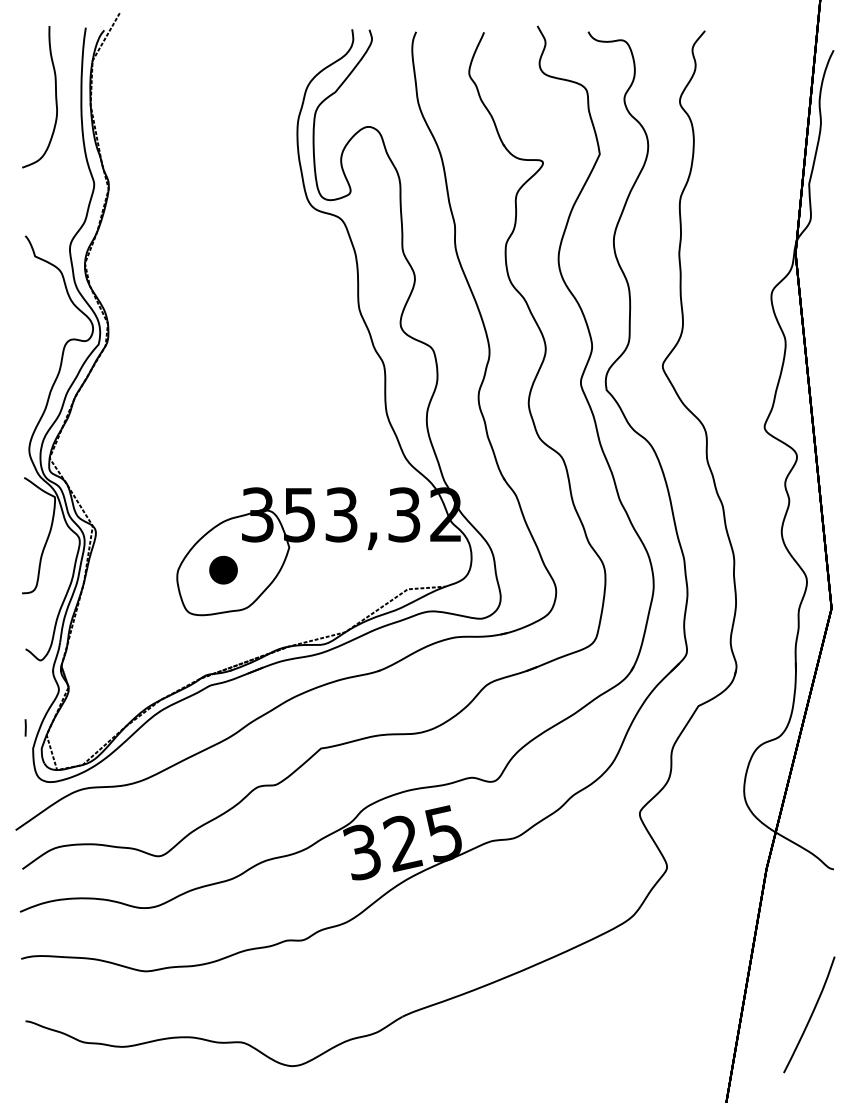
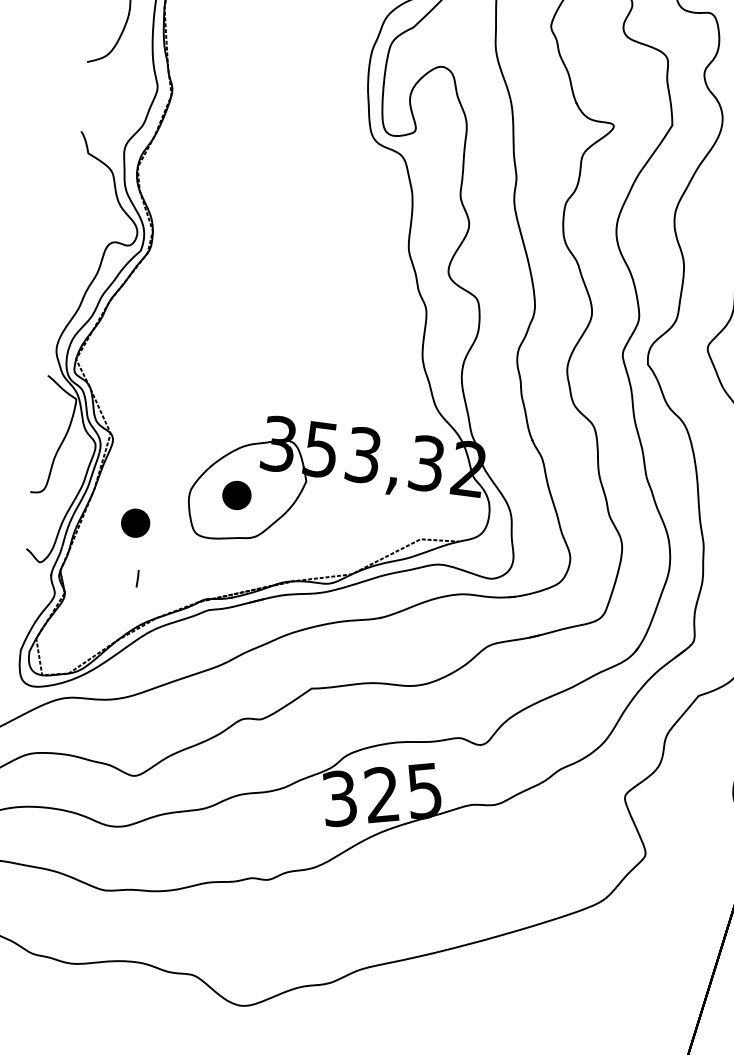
part: (128, 609) -> (135, 522), added
line: (25, 727) -> (137, 578), moved

